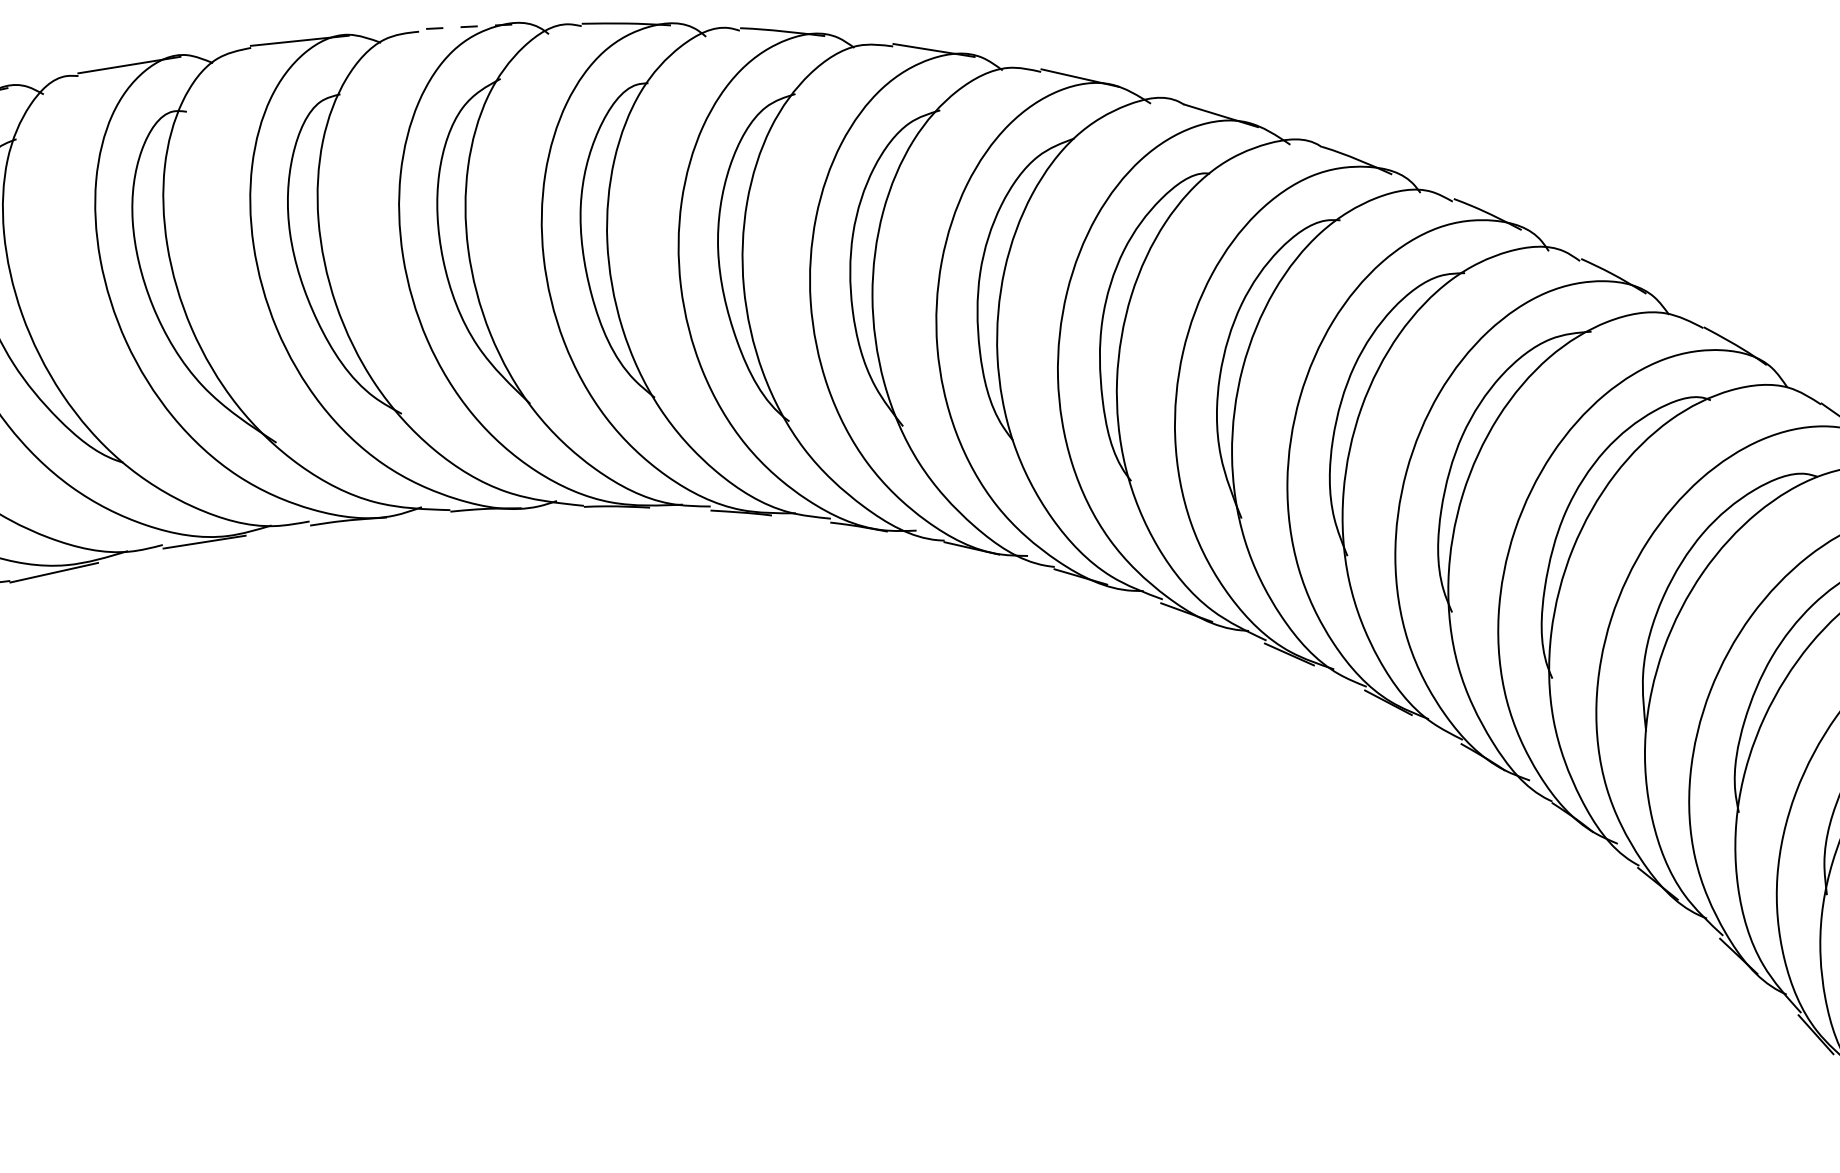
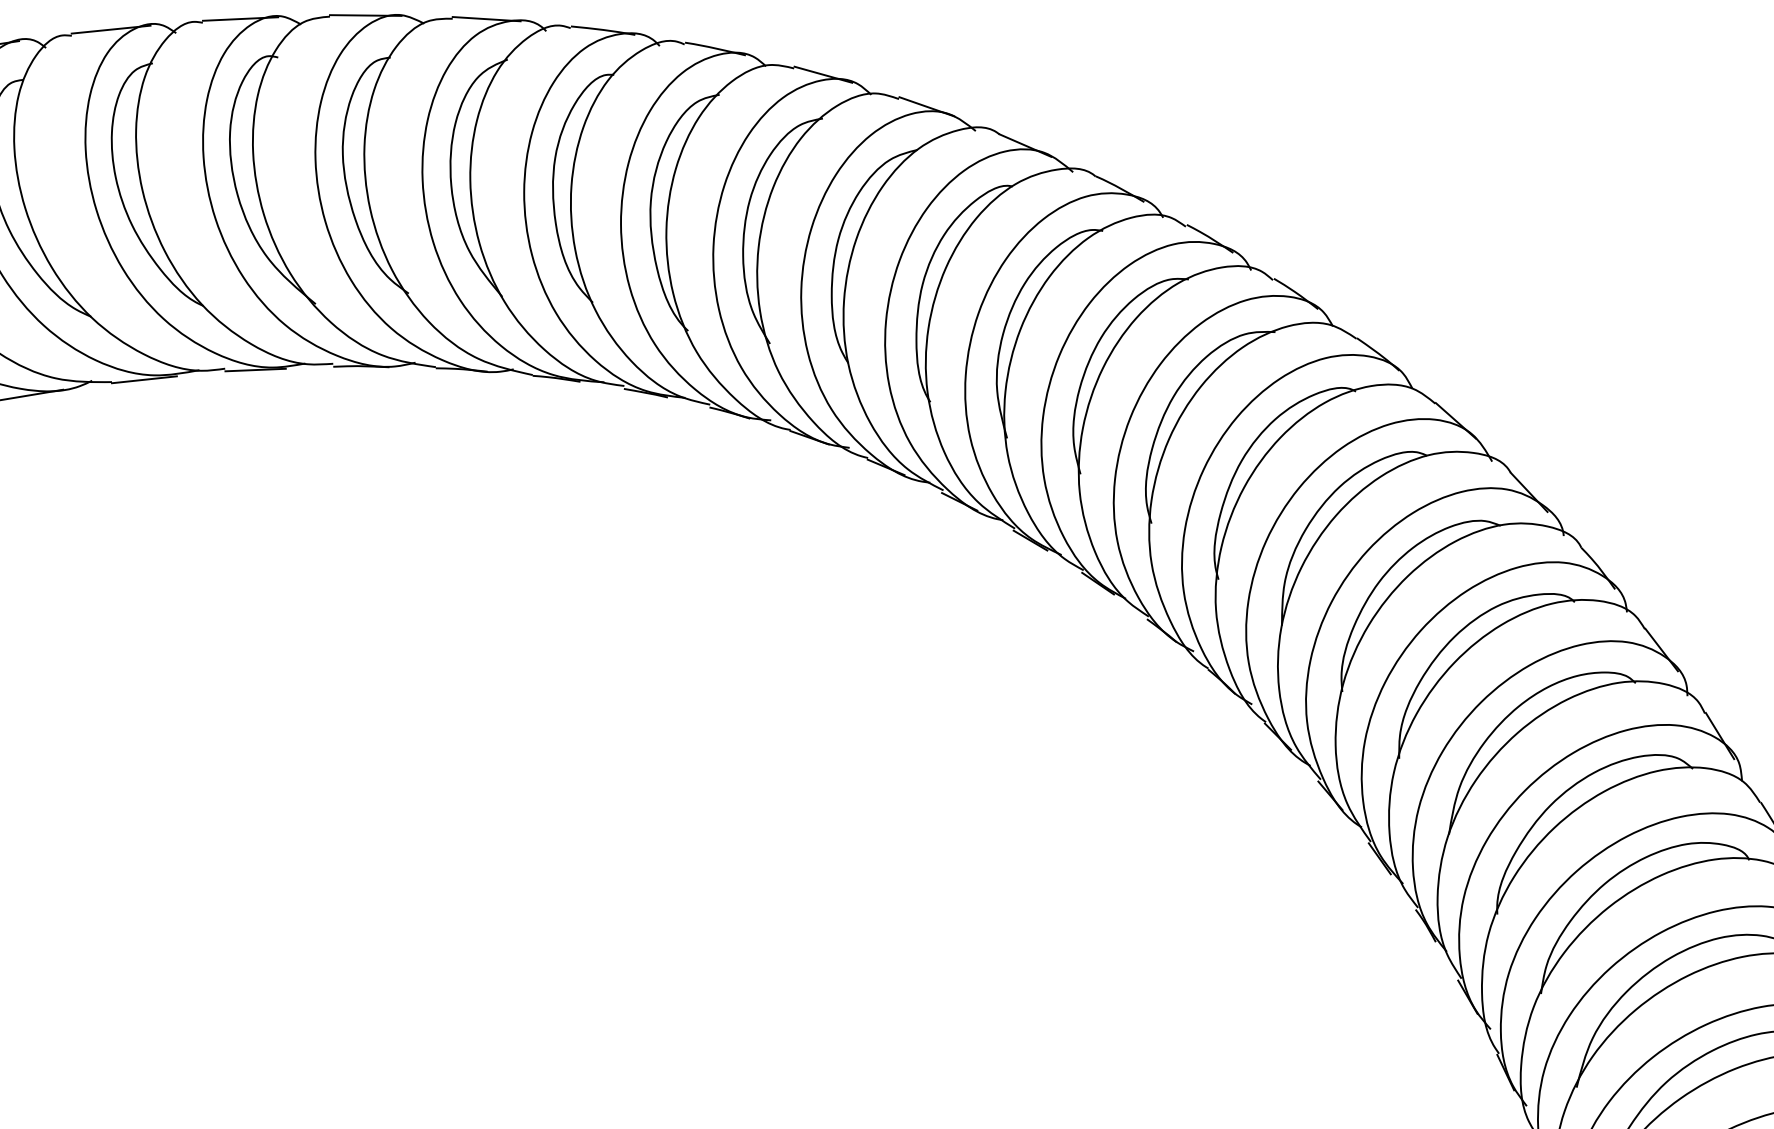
line: (465, 27) -> (486, 19), dashed -> solid

